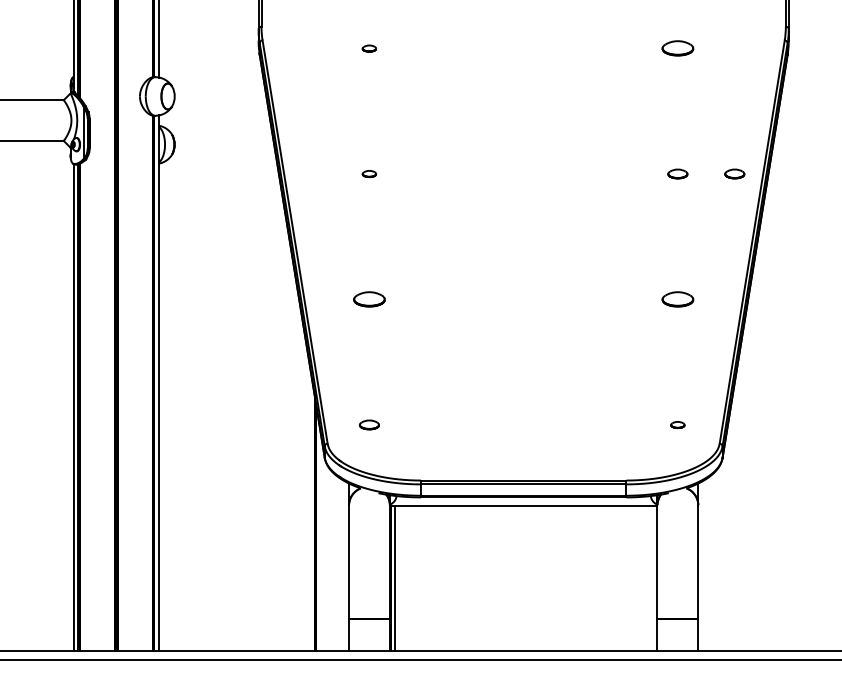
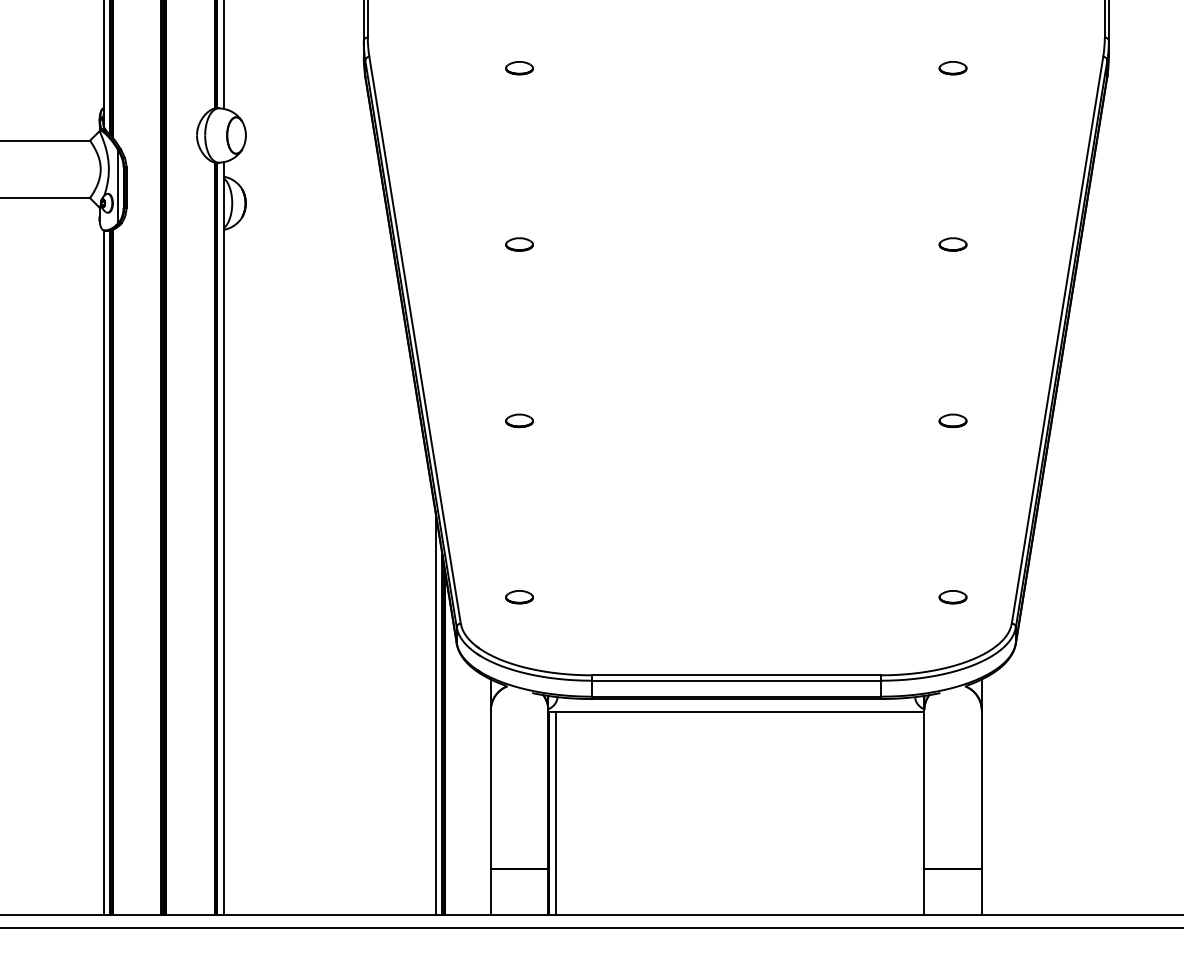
part: (369, 48) -> (519, 68), size x1.43
part: (677, 48) -> (952, 68), size x0.62
part: (369, 174) -> (519, 244), size x1.43
part: (734, 174) -> (1032, 244), removed
part: (369, 299) -> (519, 420), size x0.62
part: (677, 299) -> (952, 420), size x0.62
part: (677, 425) -> (952, 597), size x1.43
line: (309, 507) -> (435, 713), added

